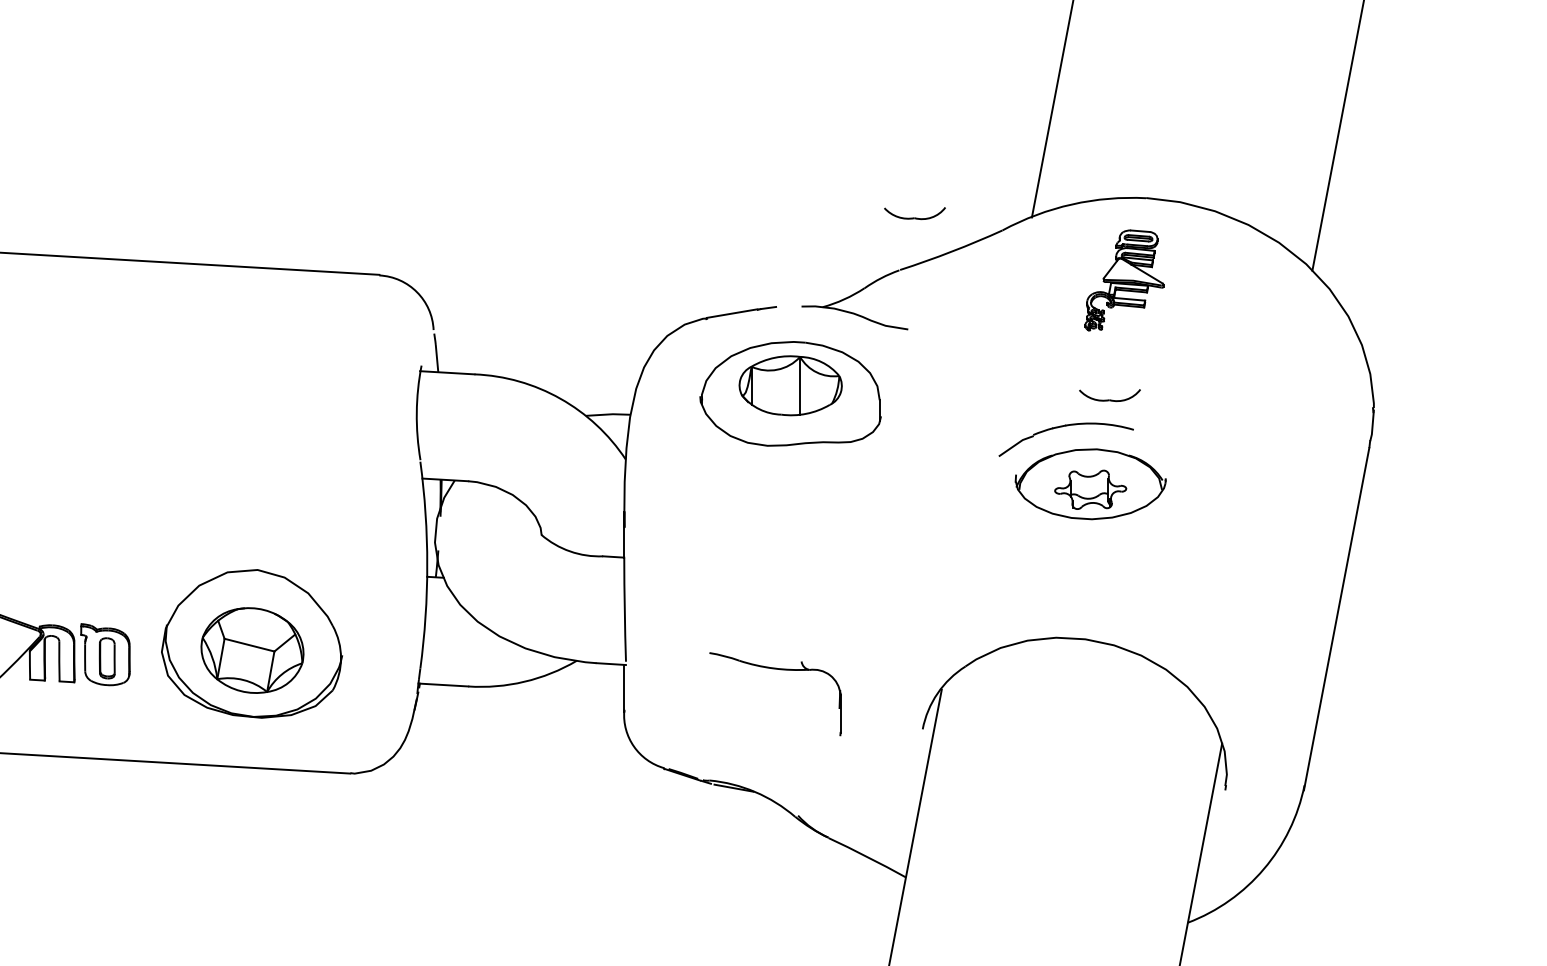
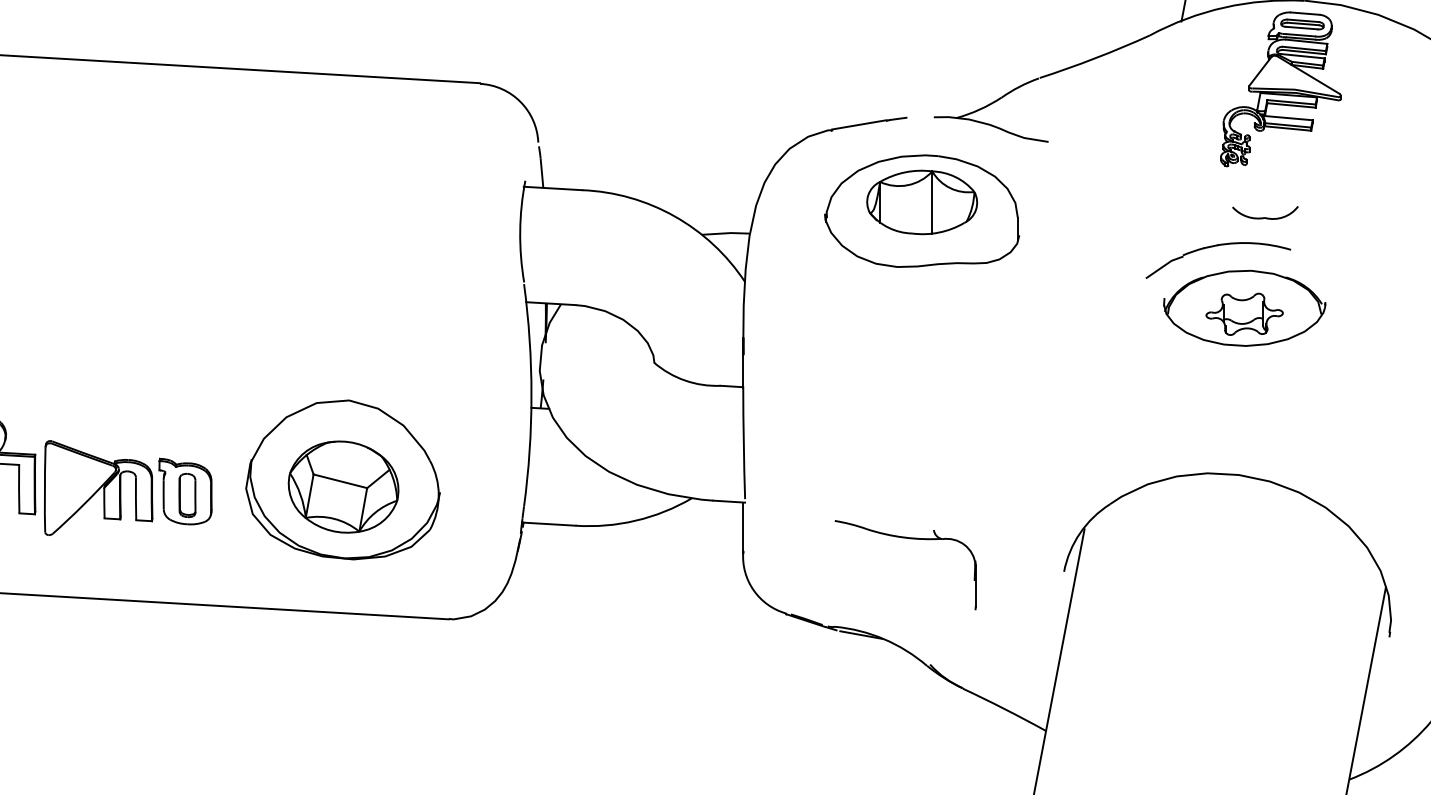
part: (914, 213) -> (1055, 17), removed
part: (1124, 280) -> (1281, 89), size x1.43
part: (780, 670) -> (911, 539), moved

